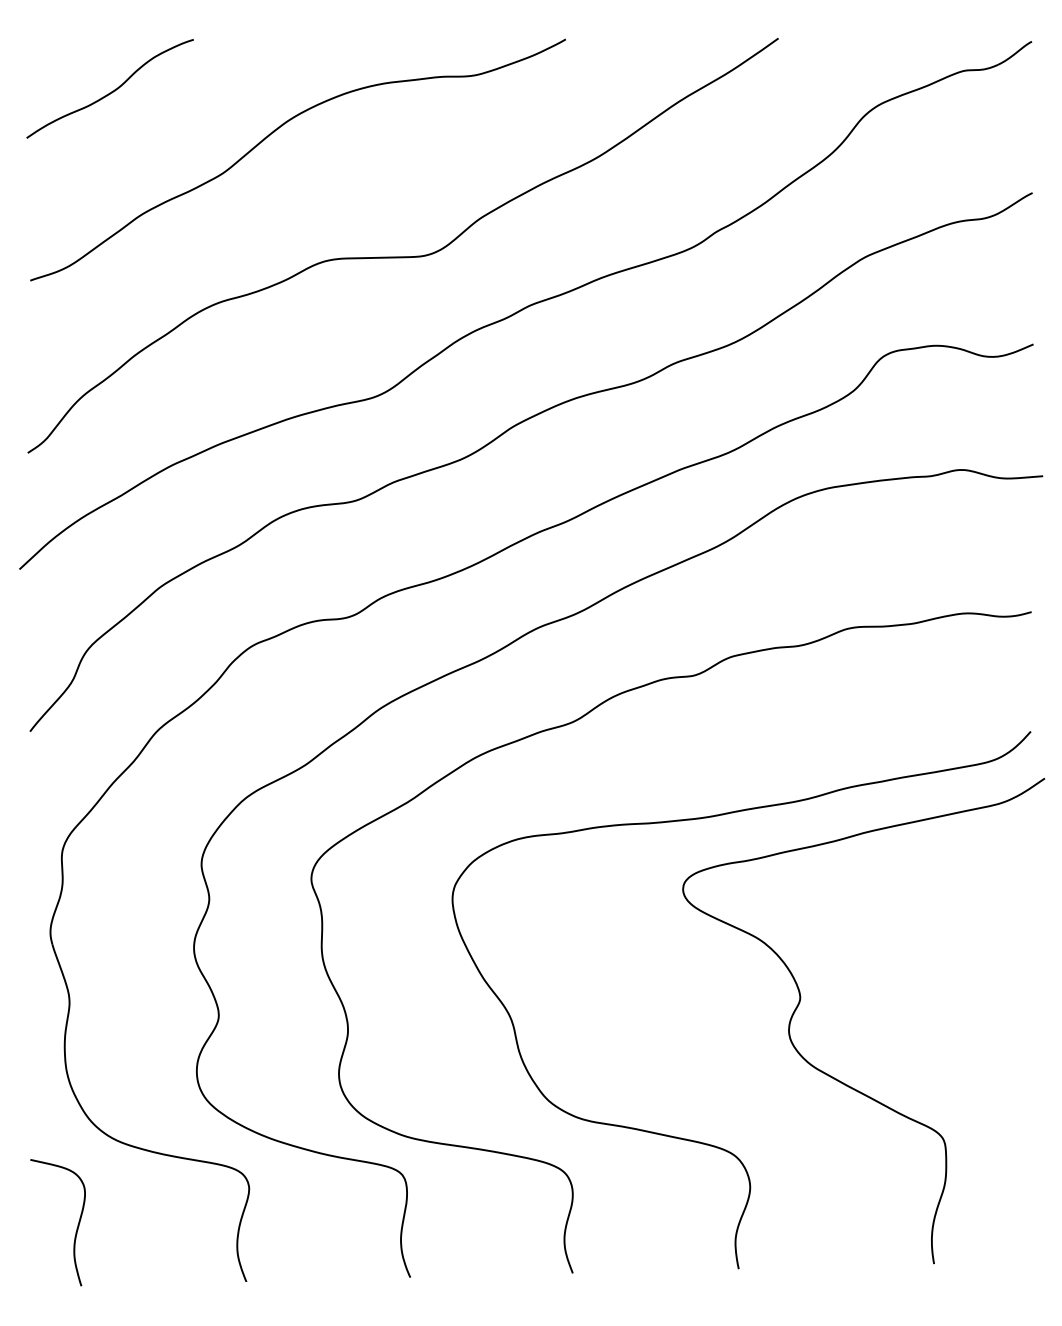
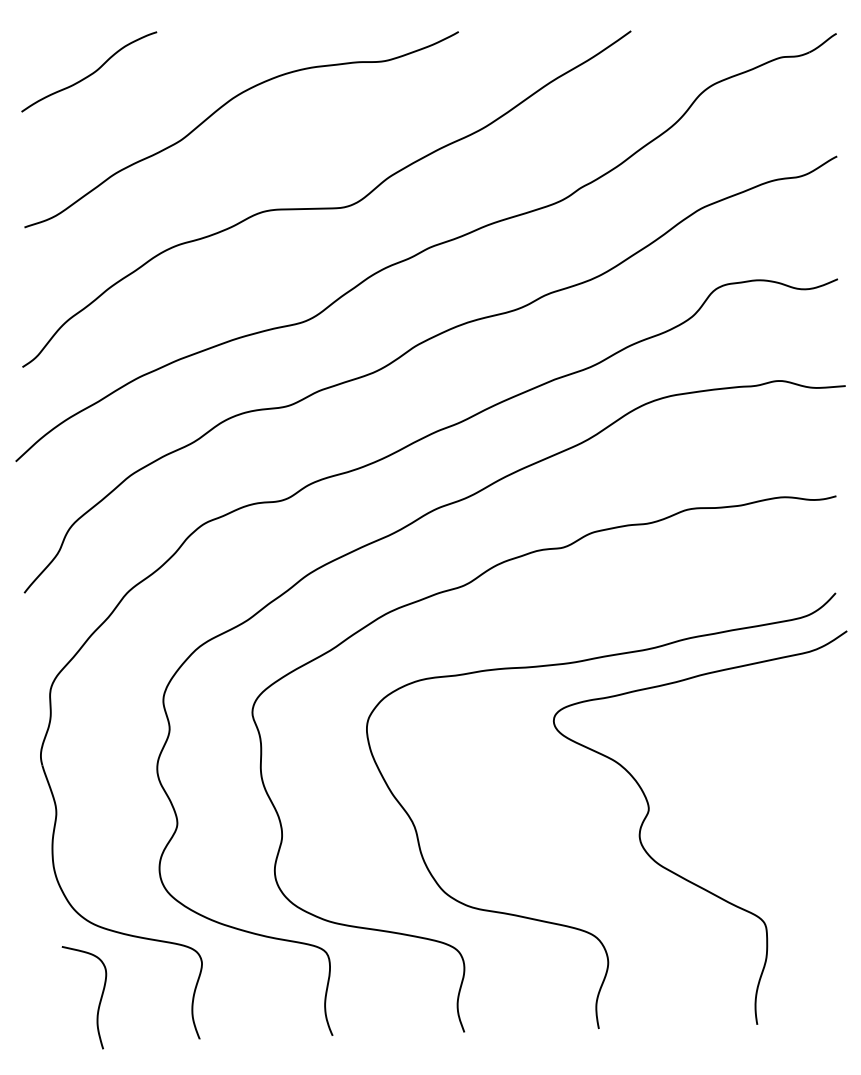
curve: (76, 1228) -> (99, 1002), moved

